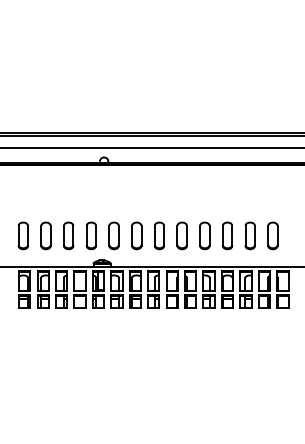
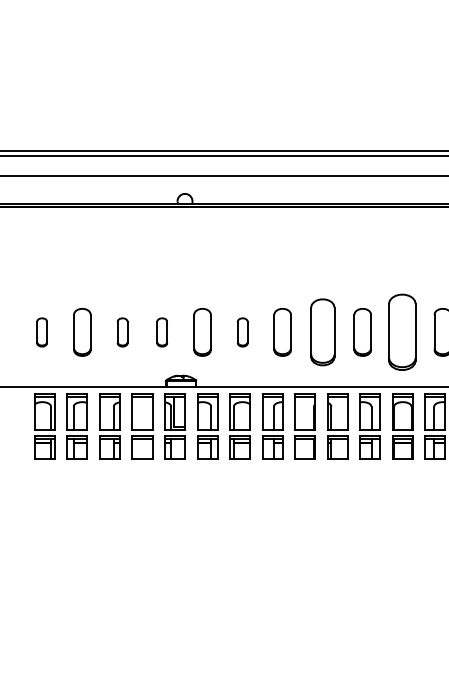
part: (22, 235) -> (40, 331), size x0.6
part: (68, 235) -> (122, 331), size x0.6
part: (90, 235) -> (160, 331), size x0.6
part: (136, 235) -> (242, 331), size x0.6
part: (181, 235) -> (321, 331), size x1.4
part: (227, 235) -> (402, 331), size x1.6

